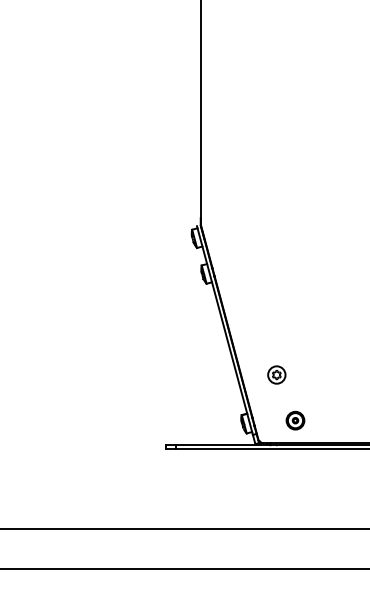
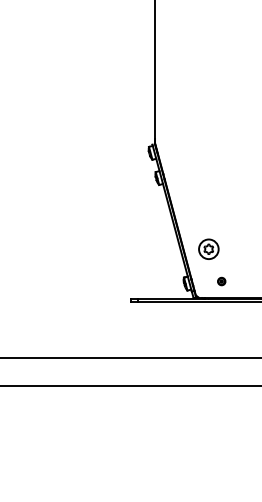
part: (276, 375) -> (208, 249), size x1.6
part: (294, 420) -> (221, 281), size x0.6

